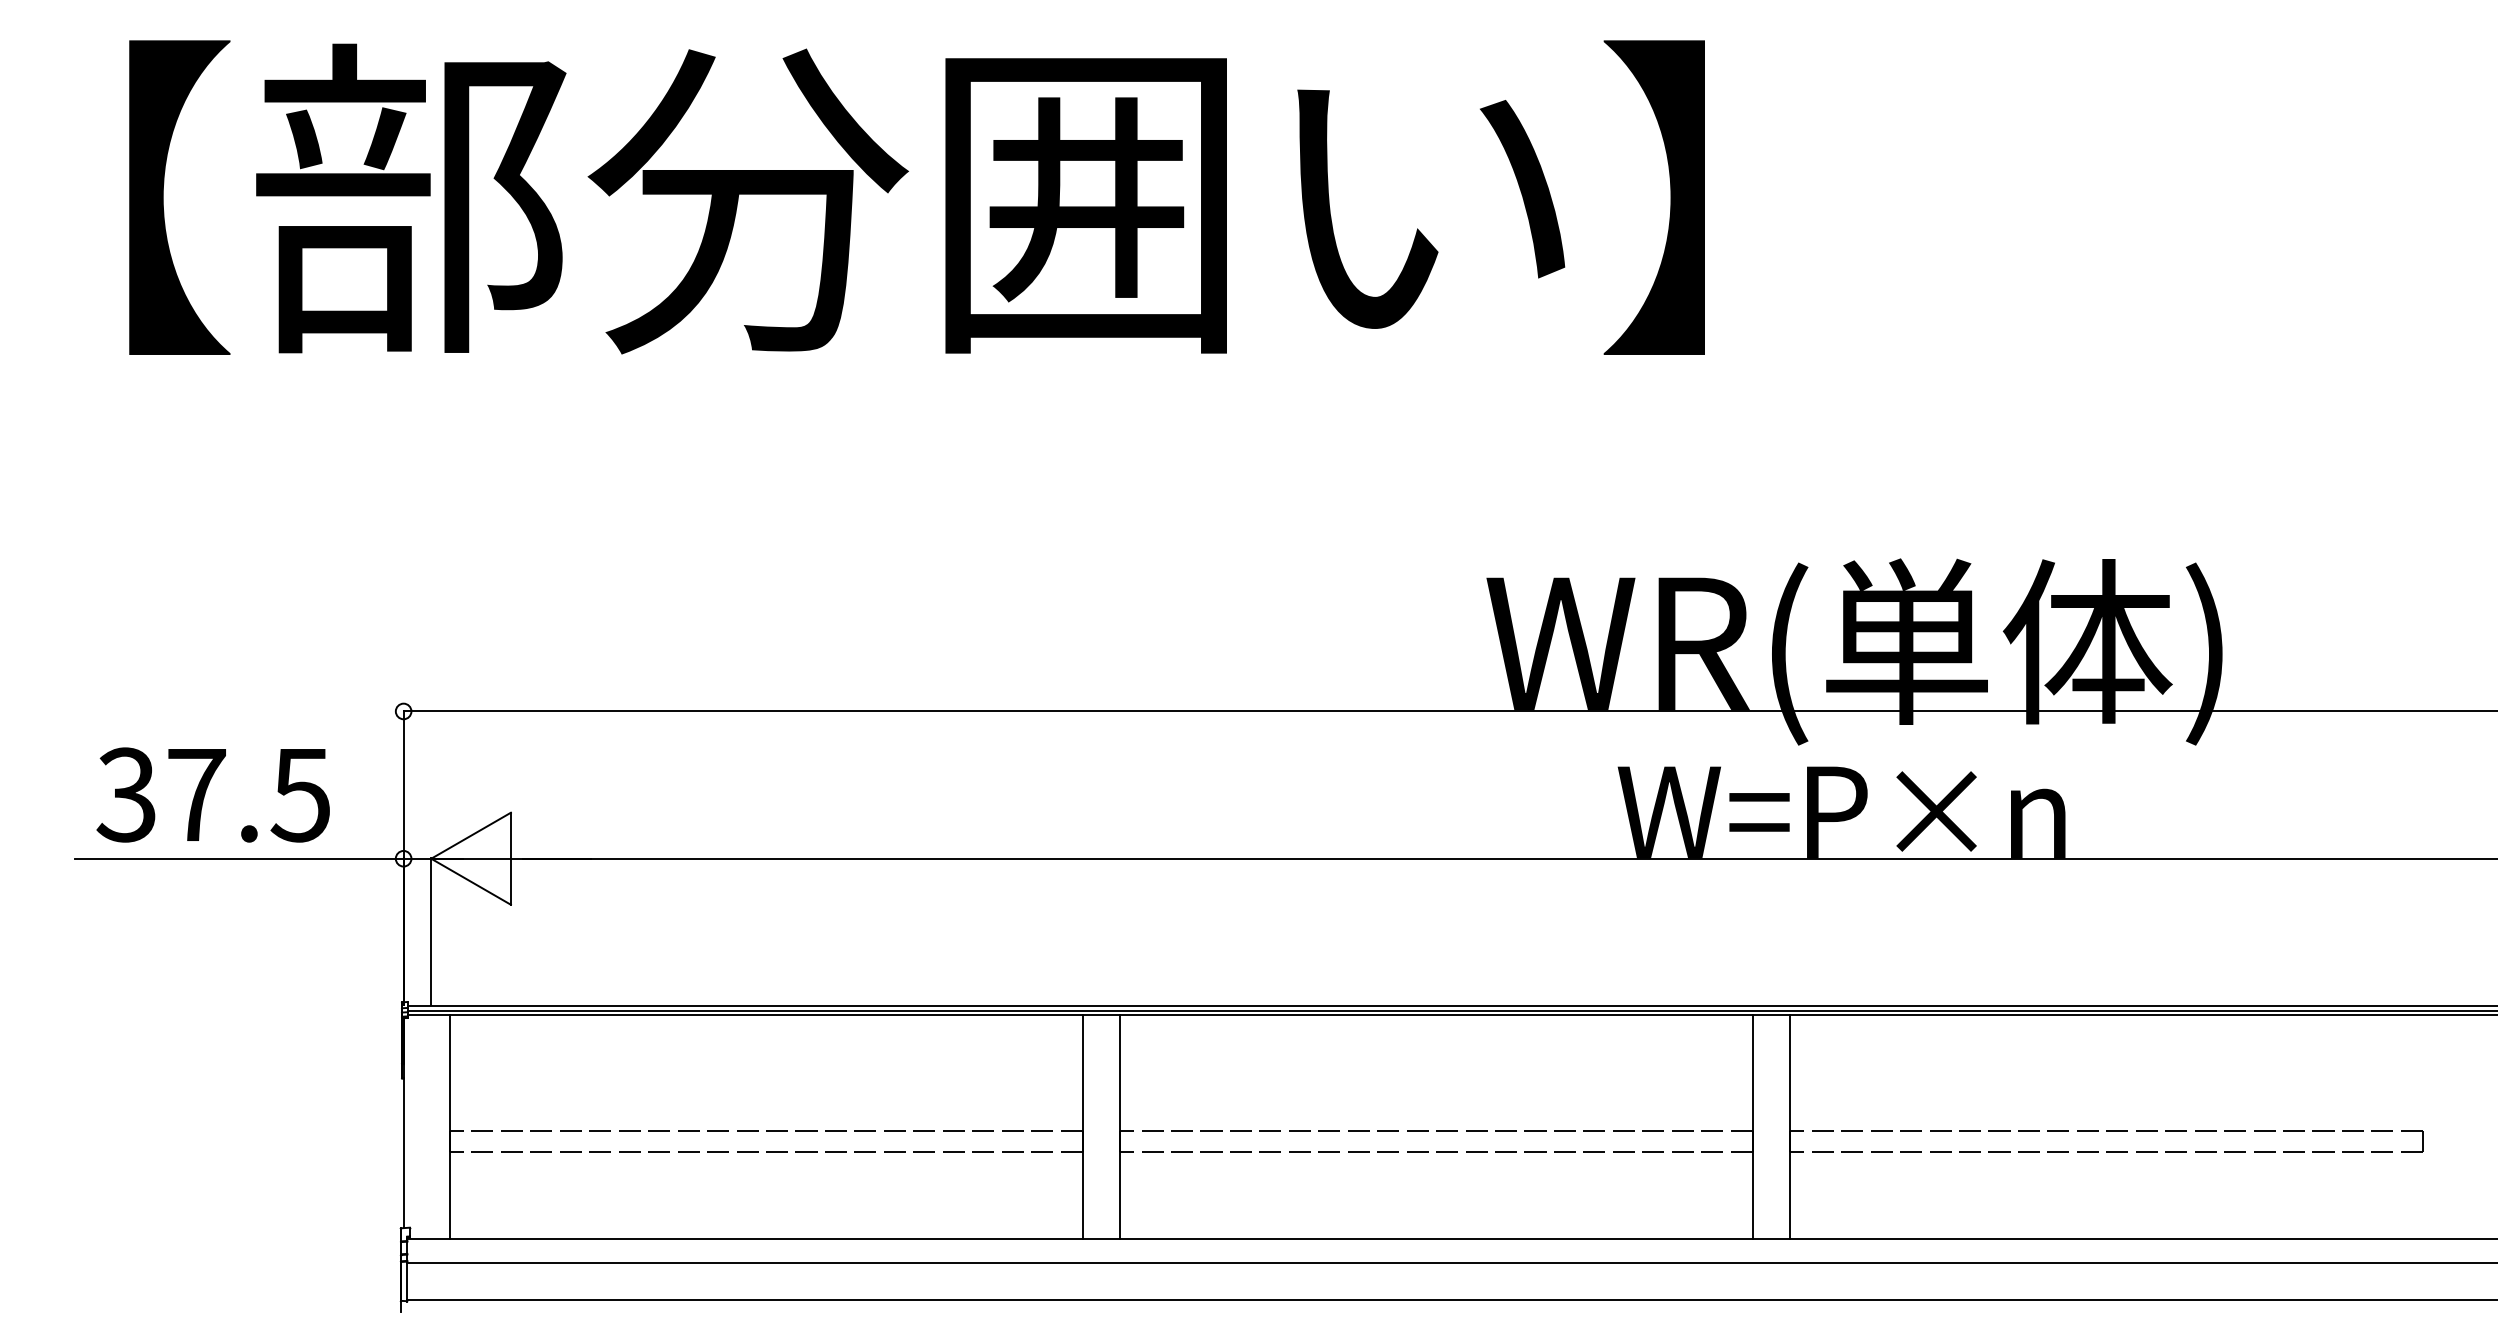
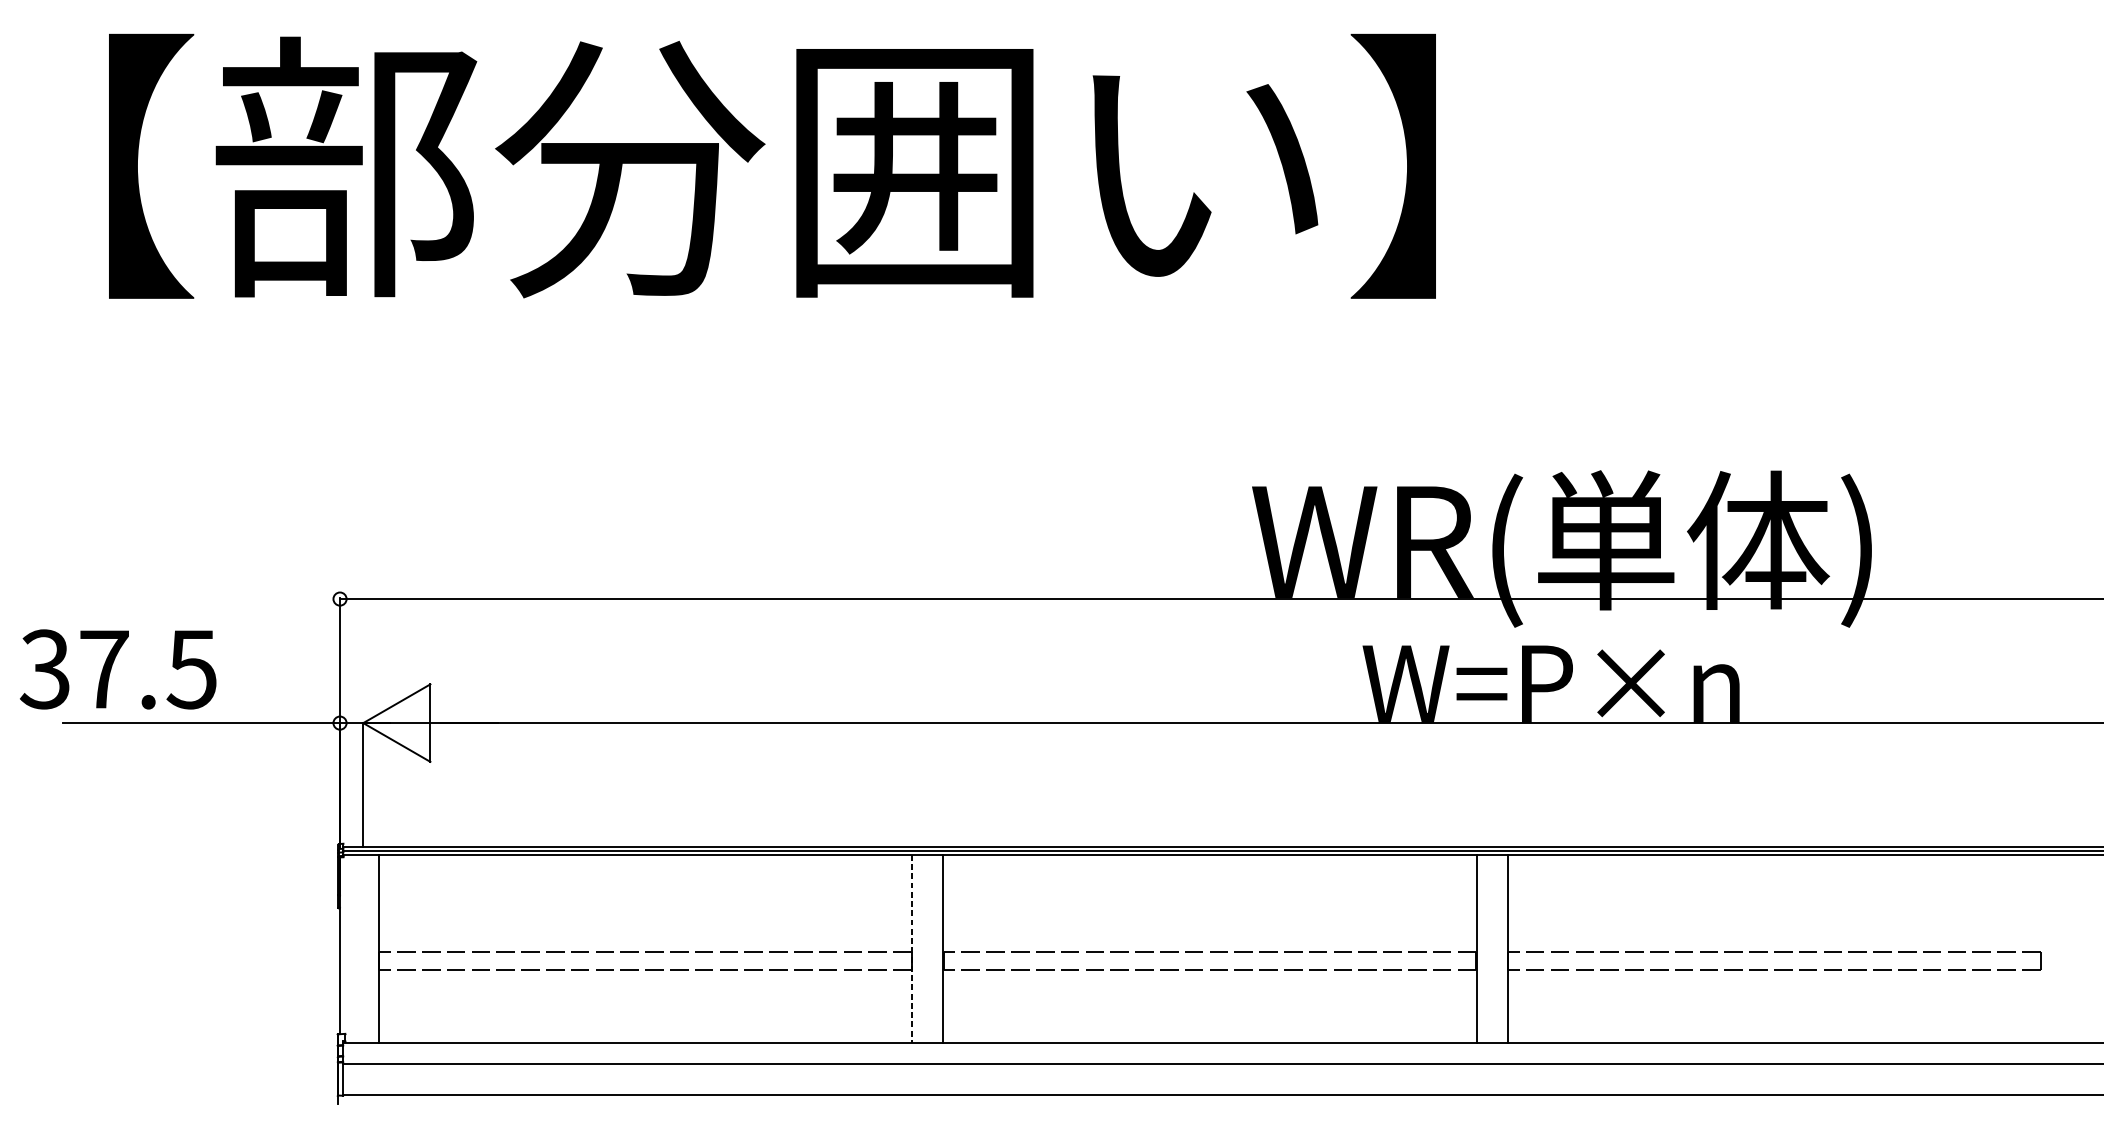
text: (212, 794) -> (117, 669), moved
line: (1082, 1126) -> (911, 948), solid -> dashed

